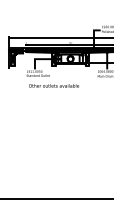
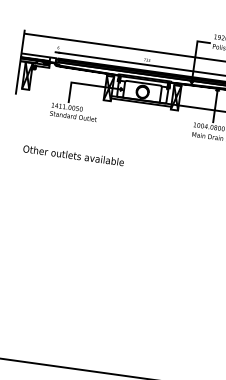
text: (53, 85) -> (72, 154), moved

